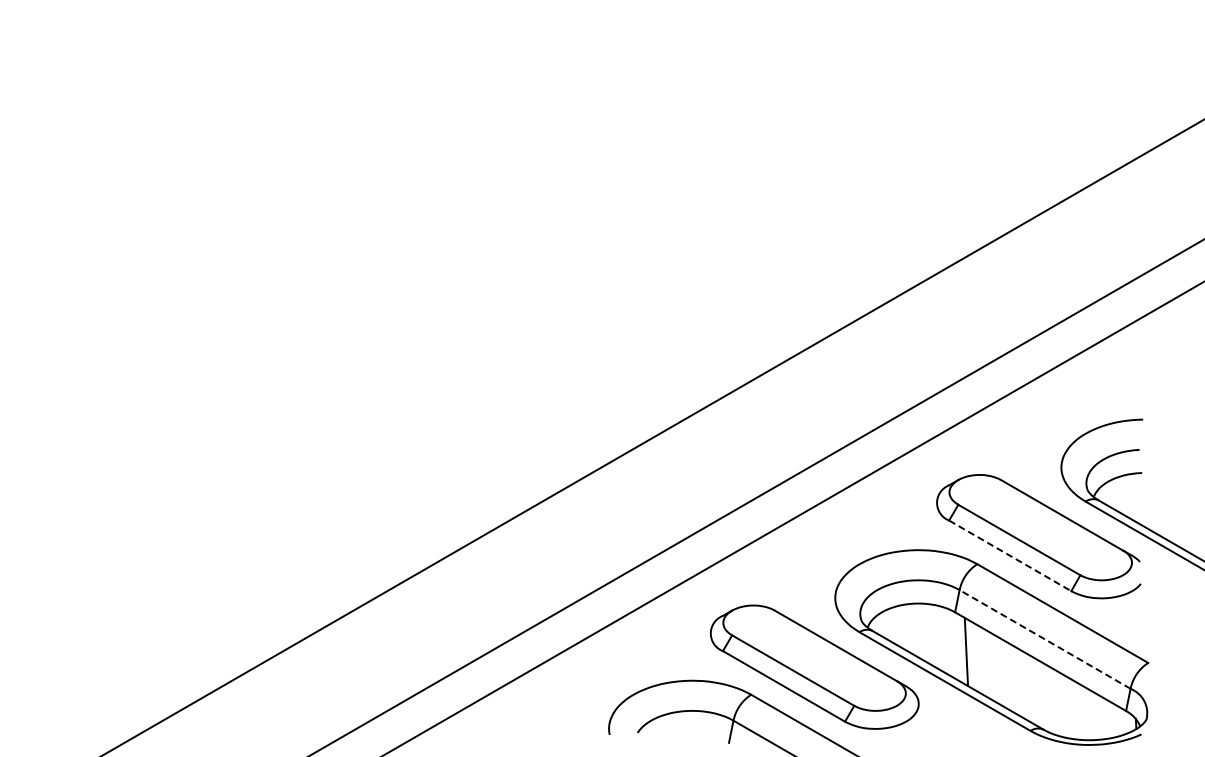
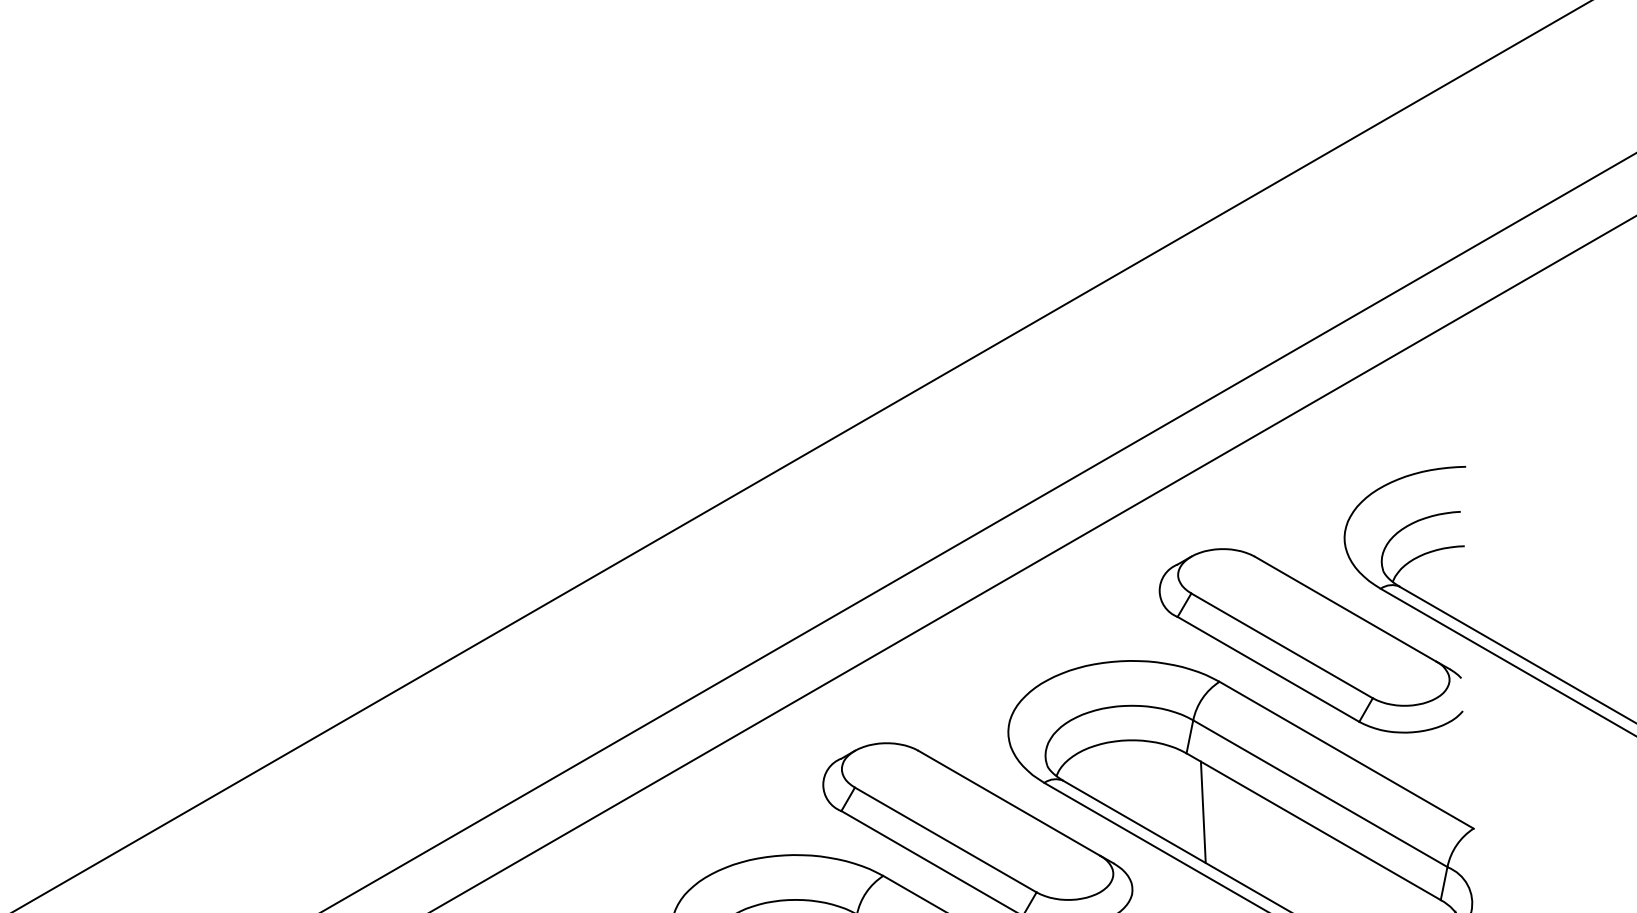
line: (1010, 555) -> (1268, 668), dashed -> solid
line: (1045, 639) -> (1320, 793), dashed -> solid

